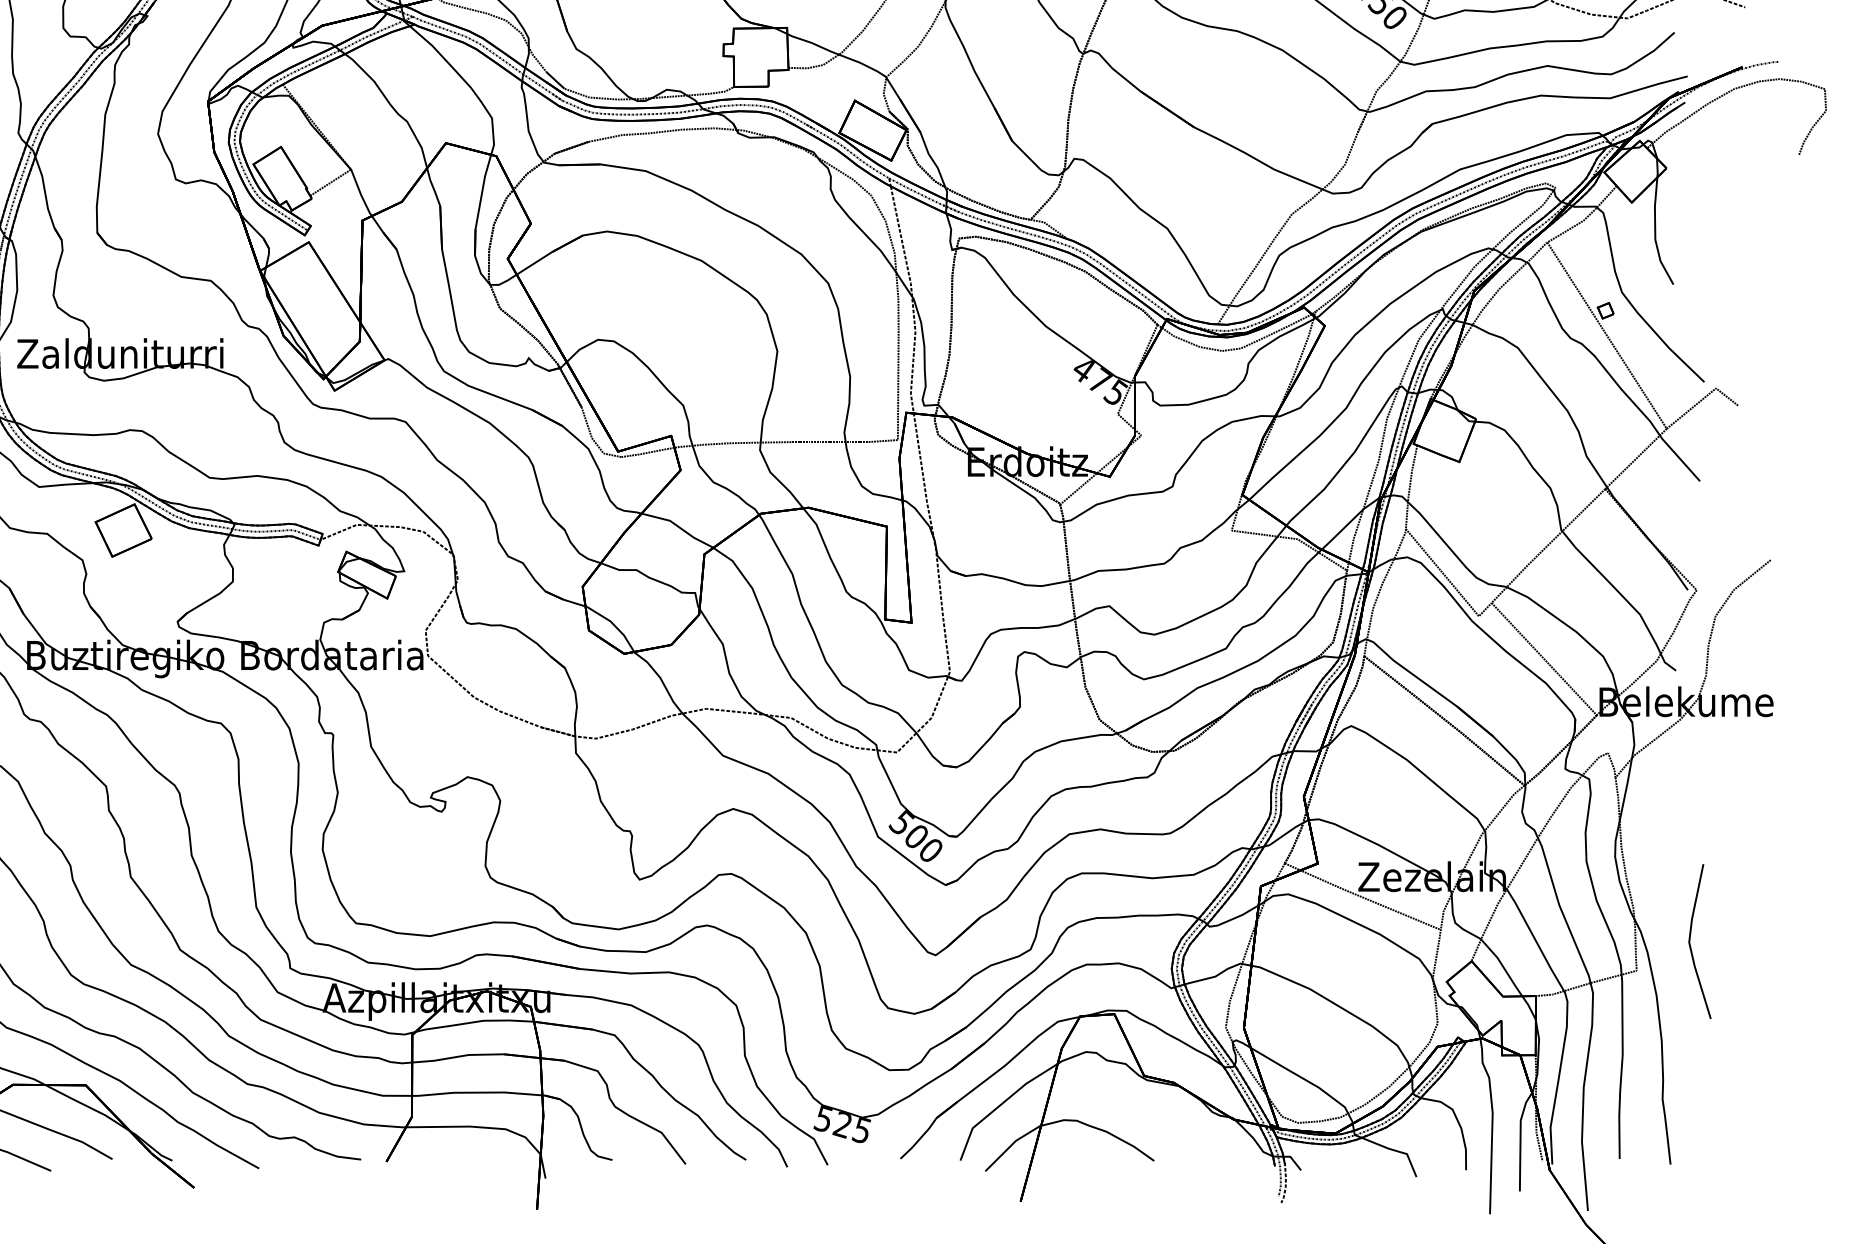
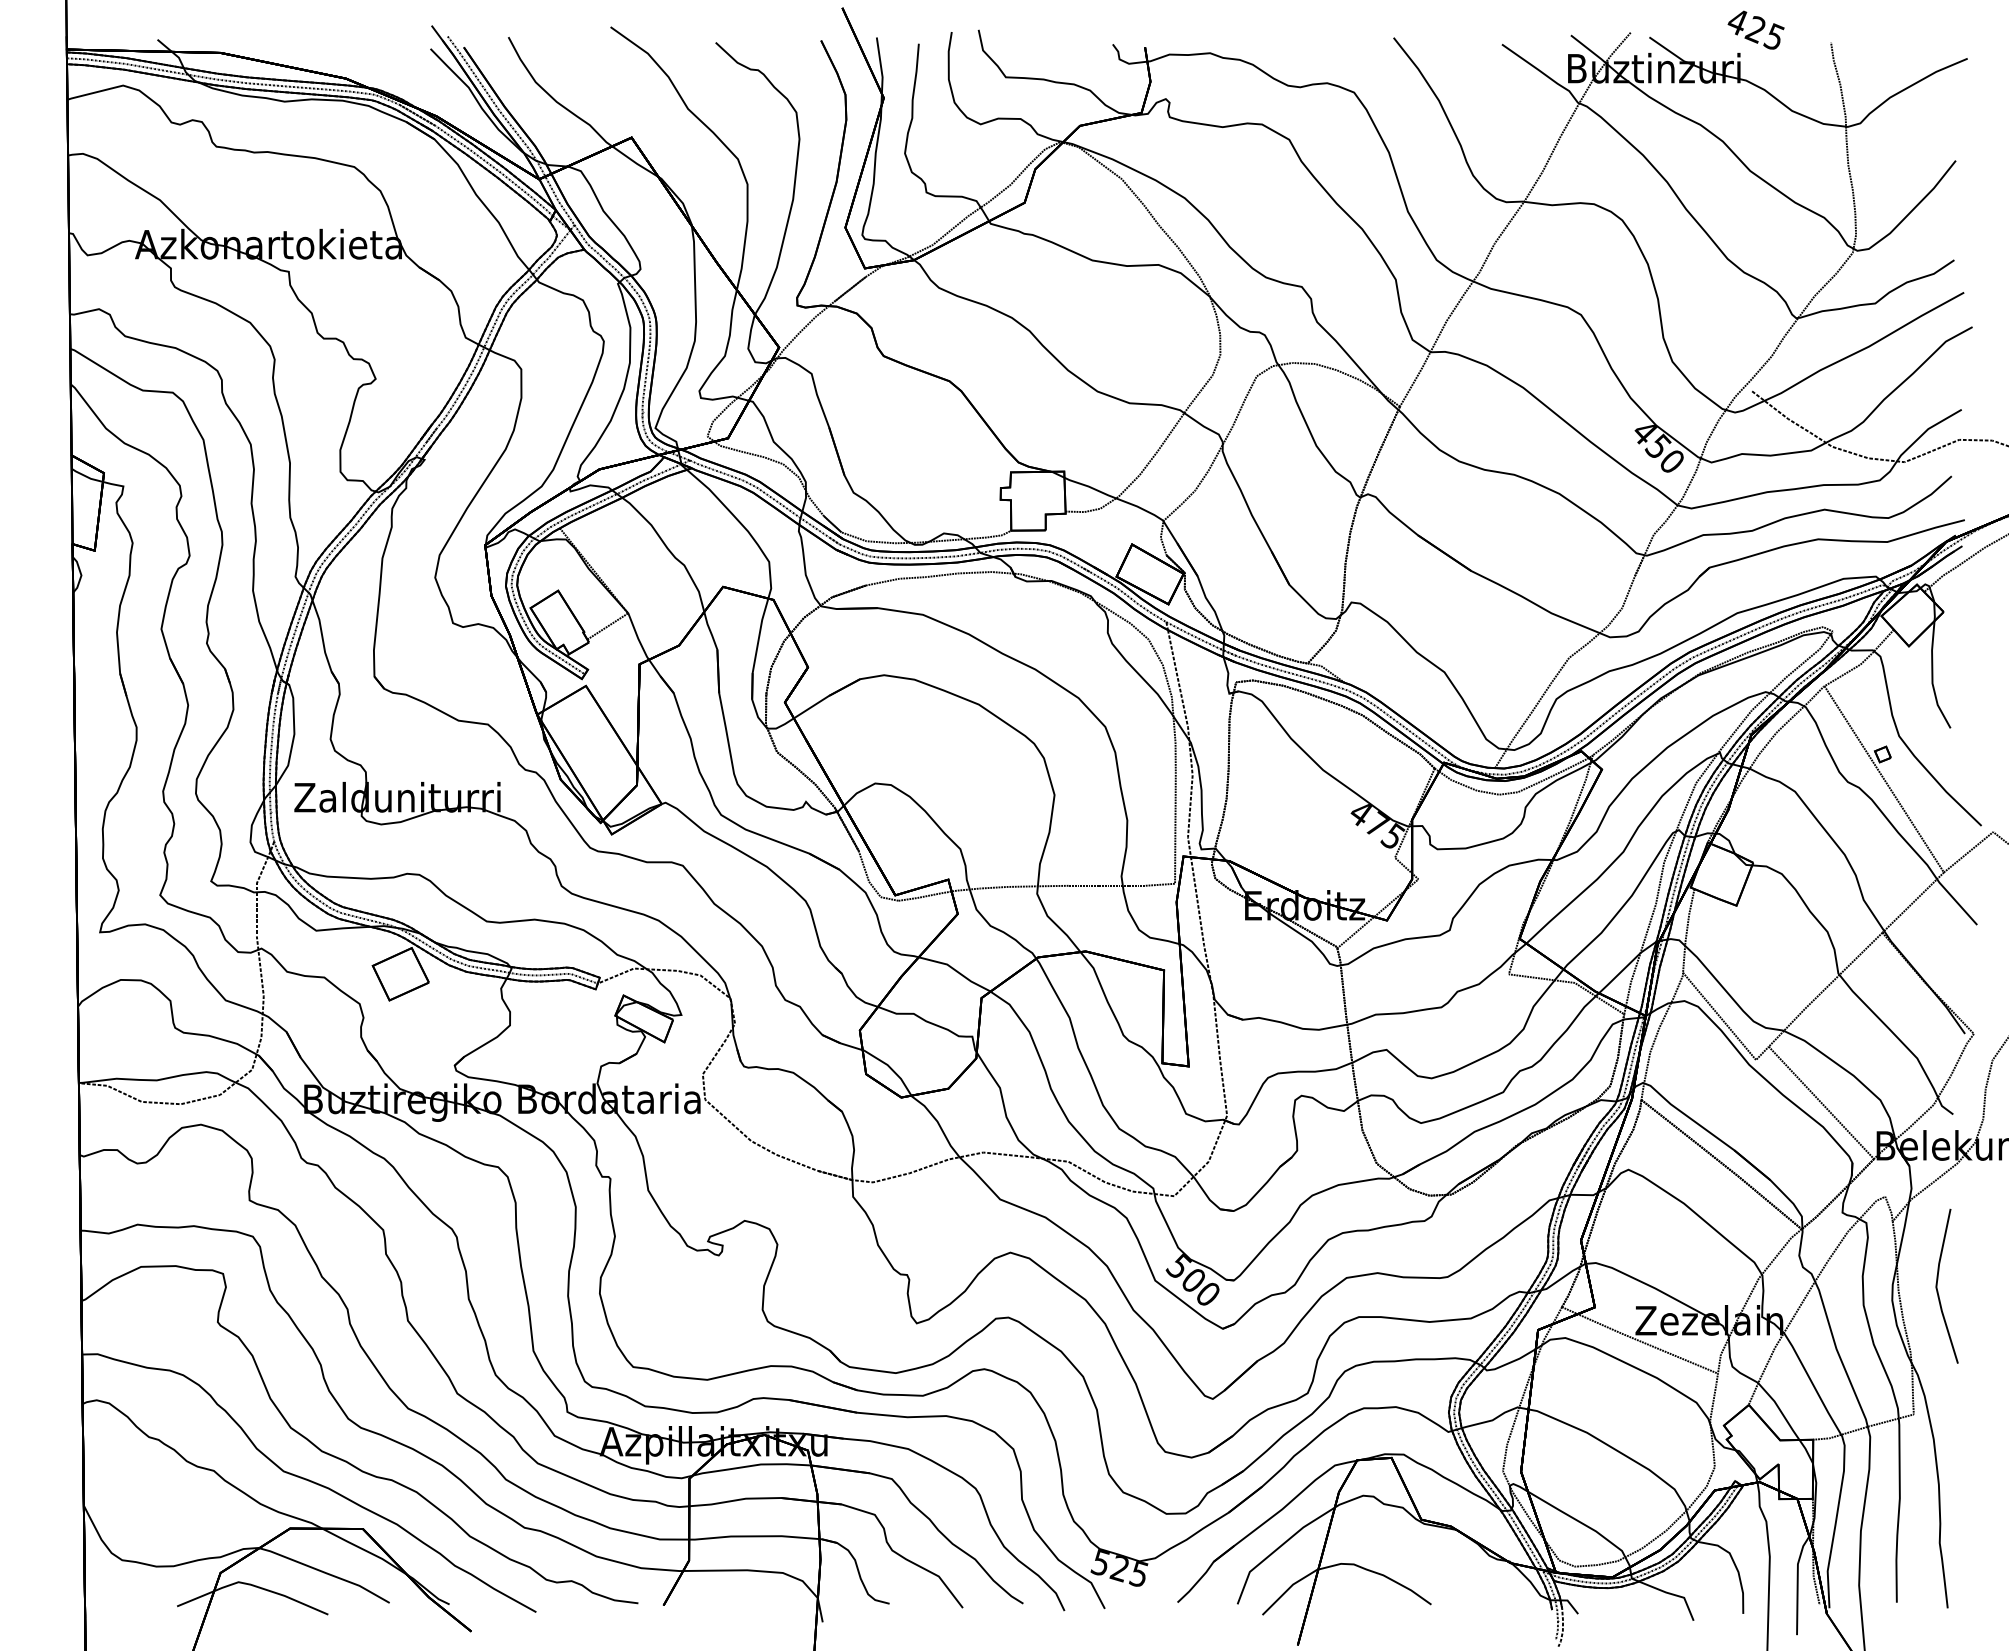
line: (1690, 940) -> (1937, 1285), moved

